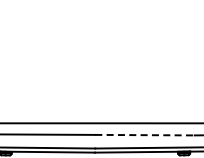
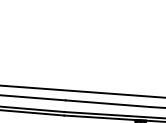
line: (145, 135) -> (108, 104), dashed -> solid

